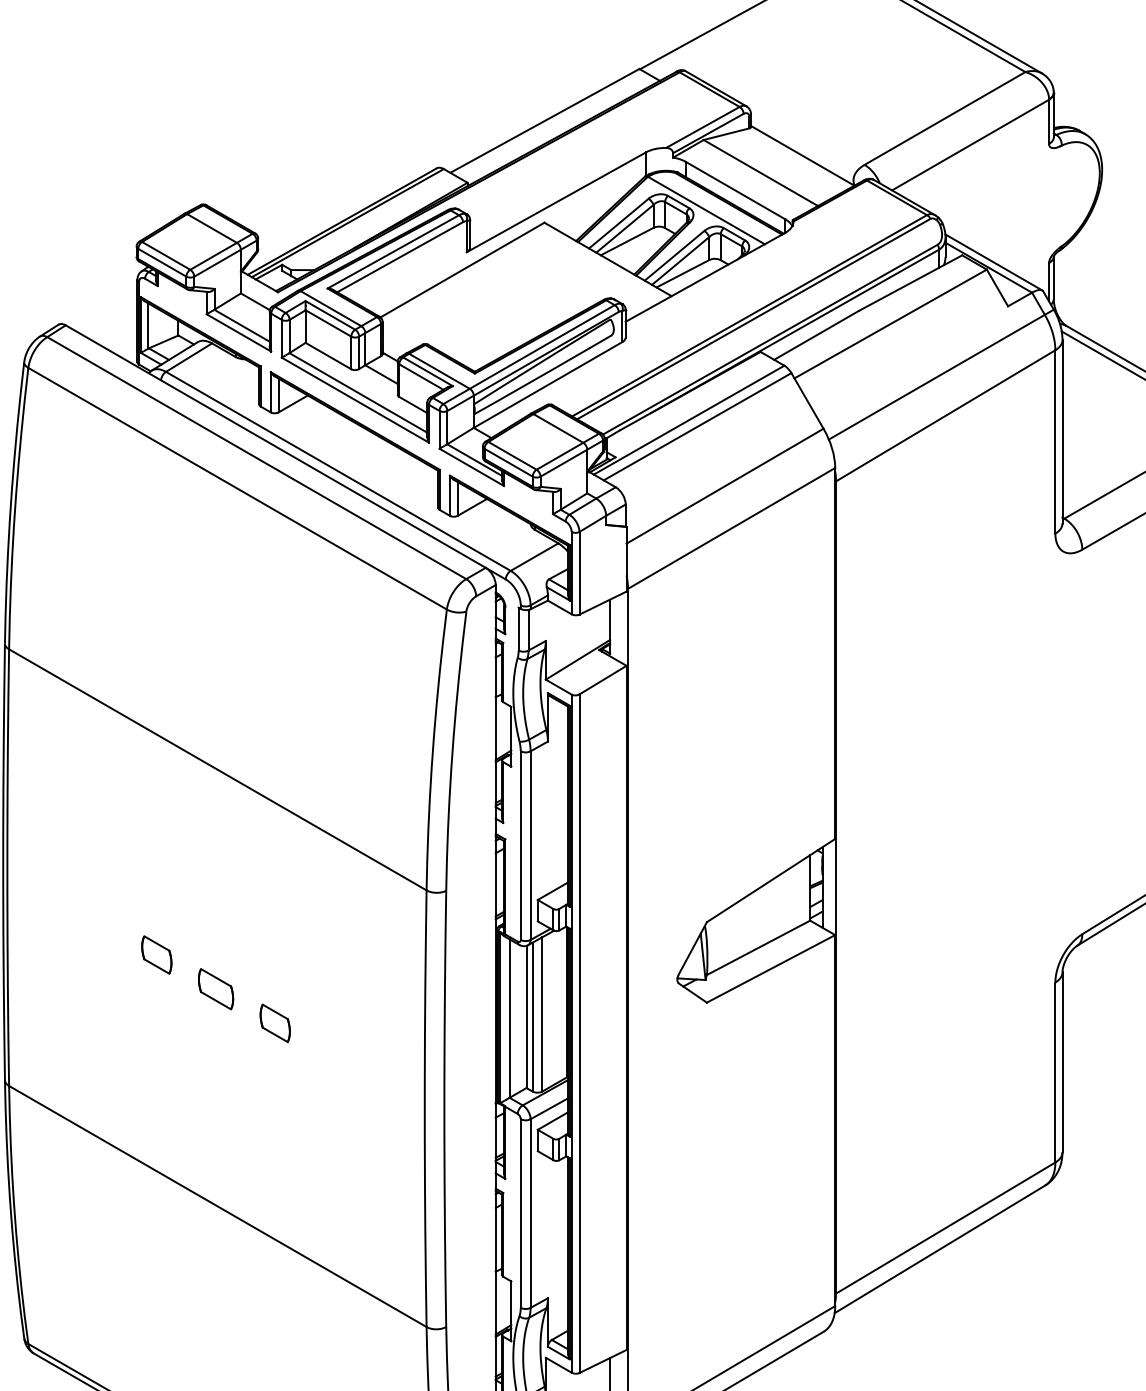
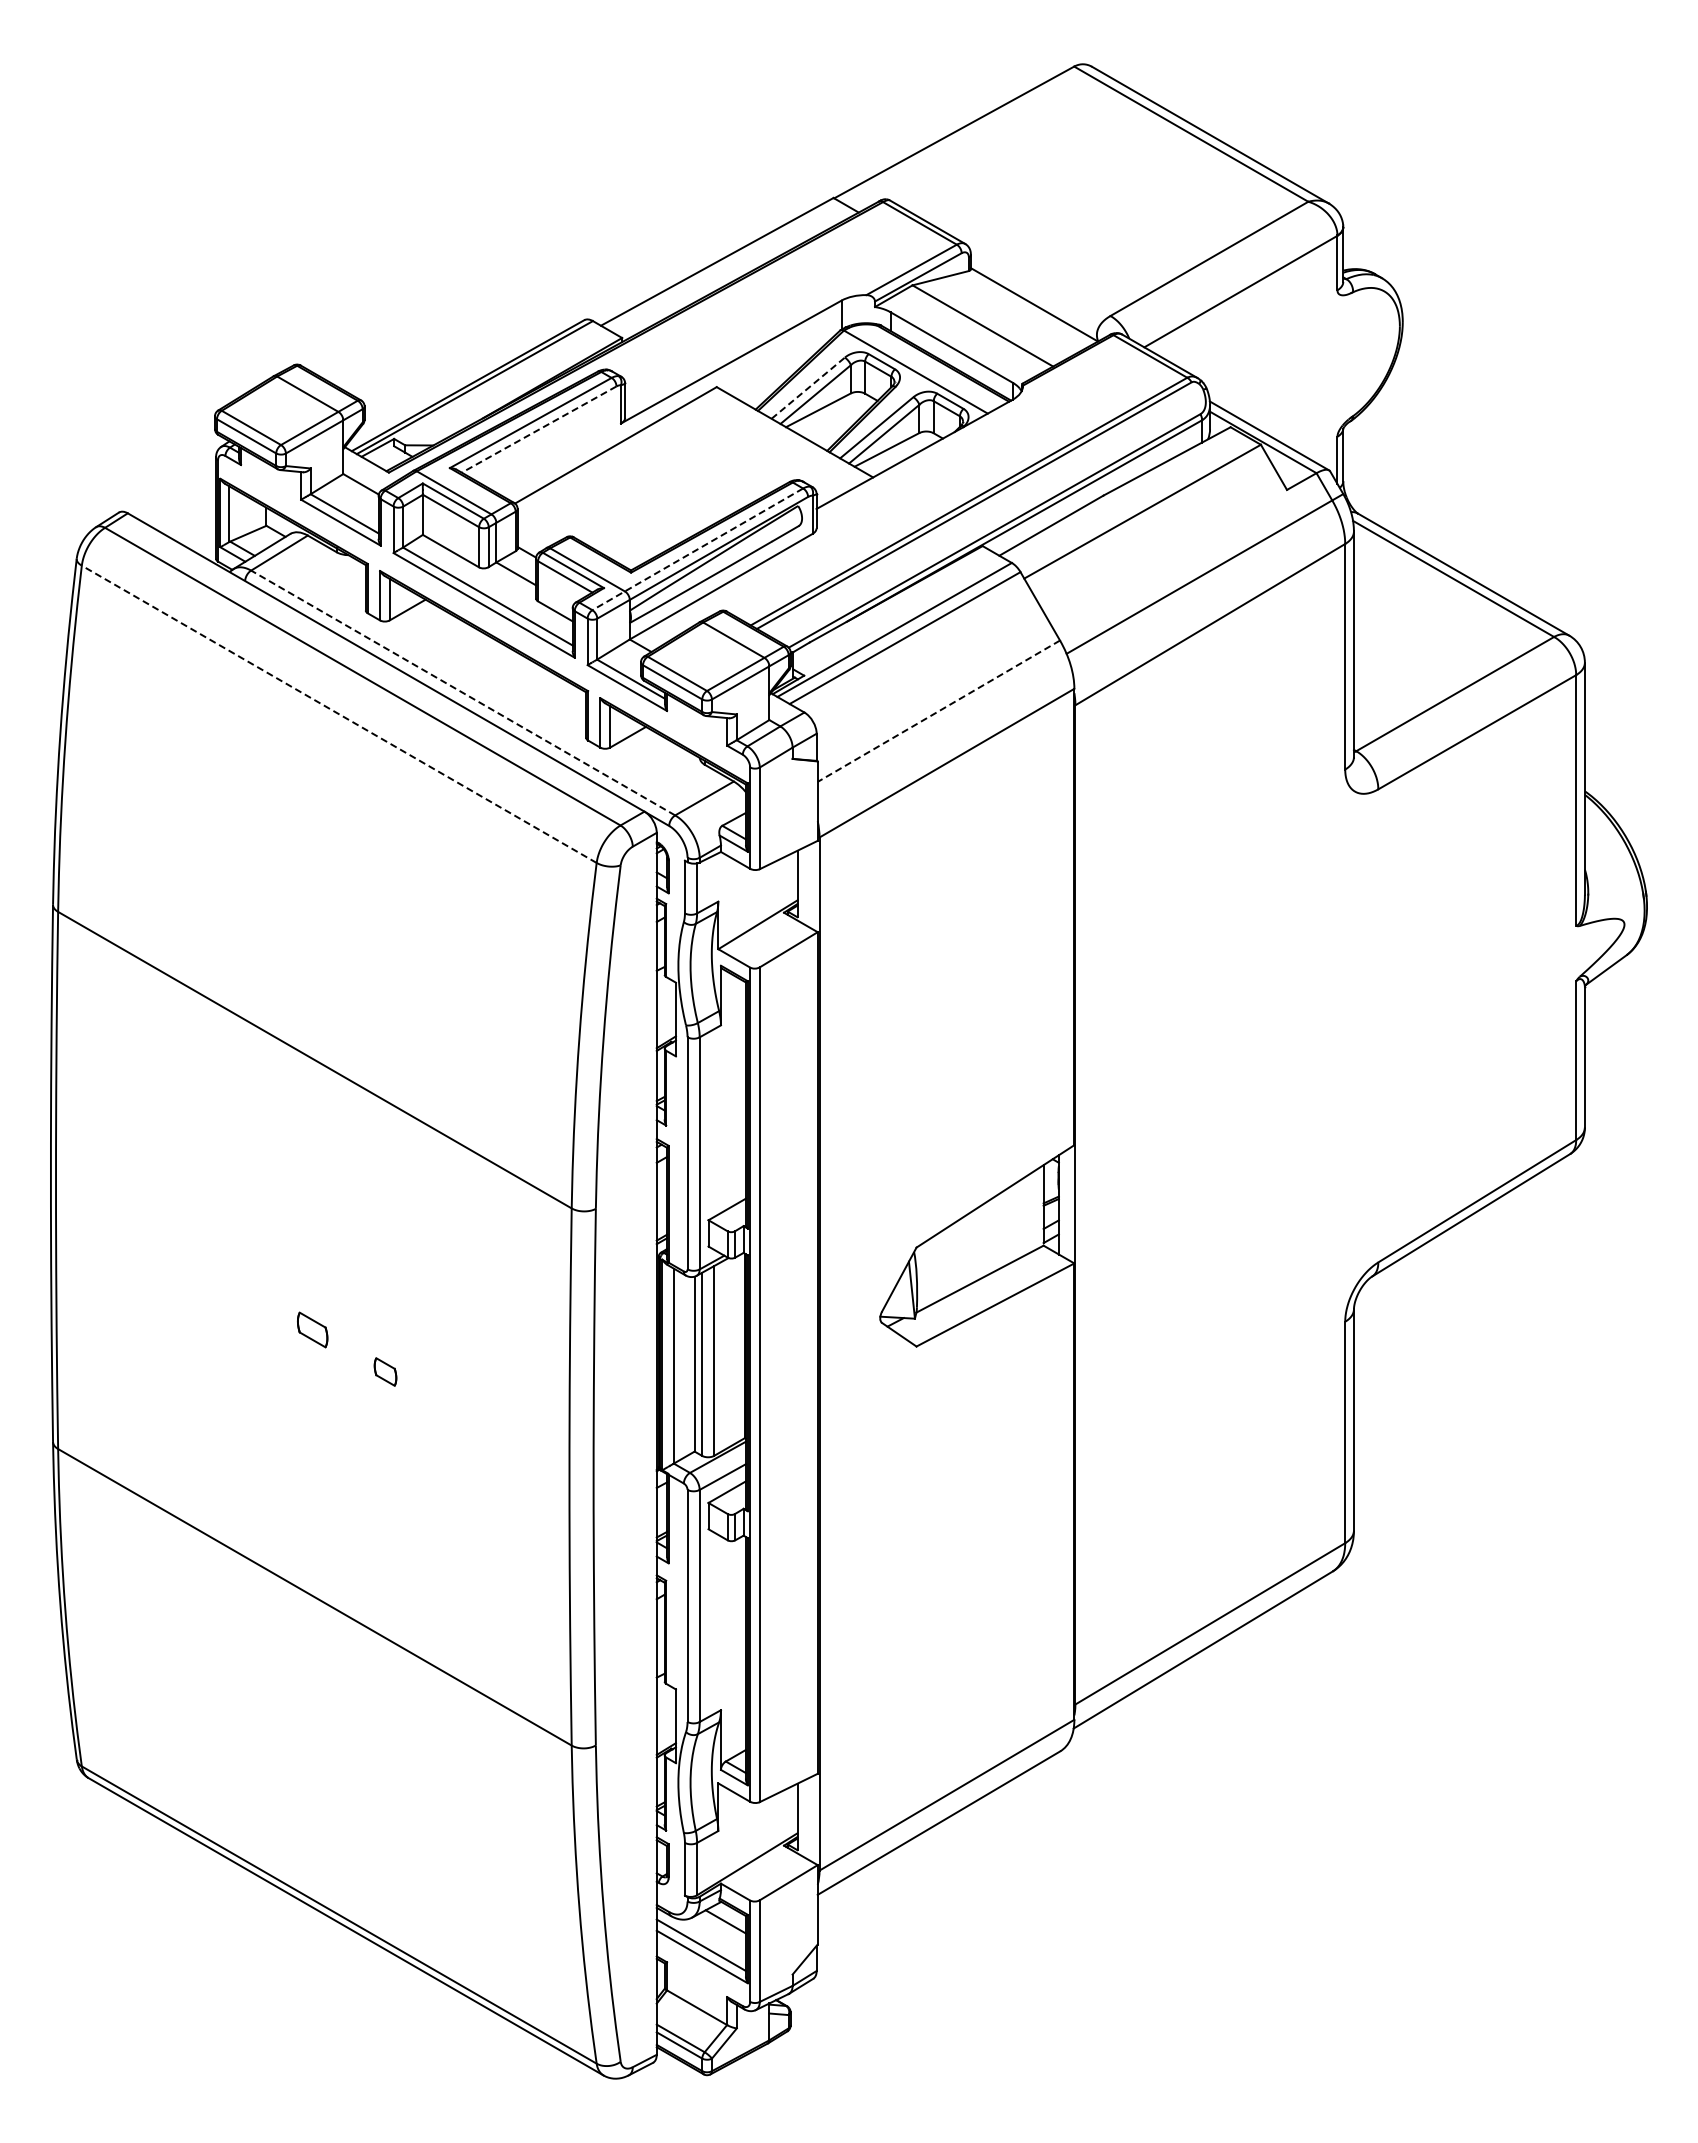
line: (619, 223) -> (808, 388), solid -> dashed
line: (400, 257) -> (539, 429), solid -> dashed
line: (528, 354) -> (697, 549), solid -> dashed
line: (338, 471) -> (463, 693), solid -> dashed
line: (724, 486) -> (938, 711), solid -> dashed
line: (237, 488) -> (338, 714), solid -> dashed
part: (156, 954) -> (239, 1287), removed
part: (215, 988) -> (312, 1329), size x0.7
part: (275, 1022) -> (385, 1371), size x0.6

